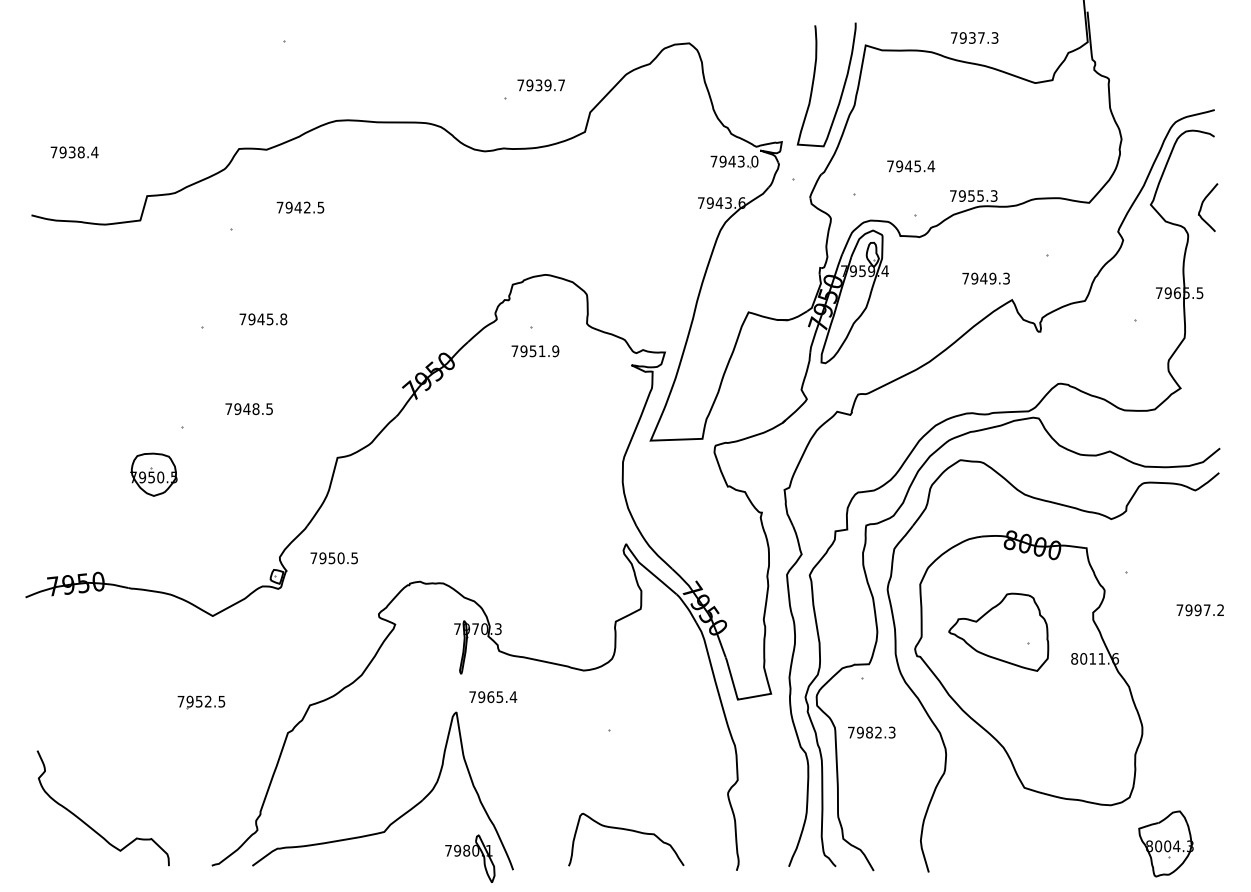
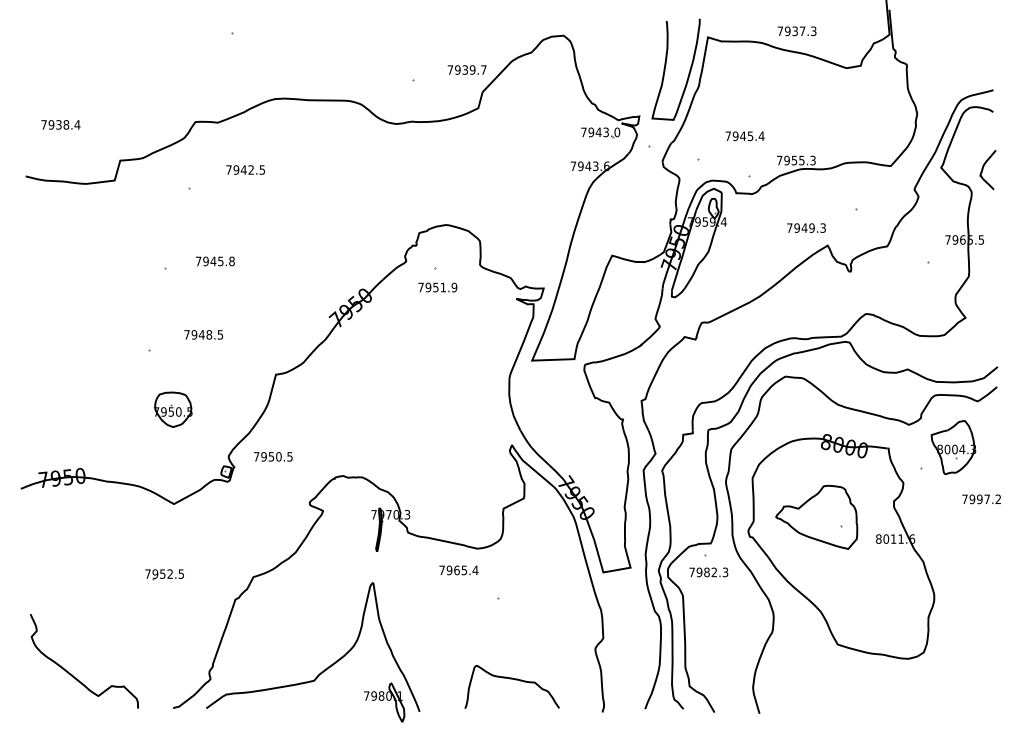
text: (540, 85) -> (466, 70), moved
part: (153, 474) -> (172, 409), moved
text: (493, 697) -> (459, 570), moved
text: (871, 732) -> (708, 572), moved
part: (1165, 843) -> (953, 447), moved

